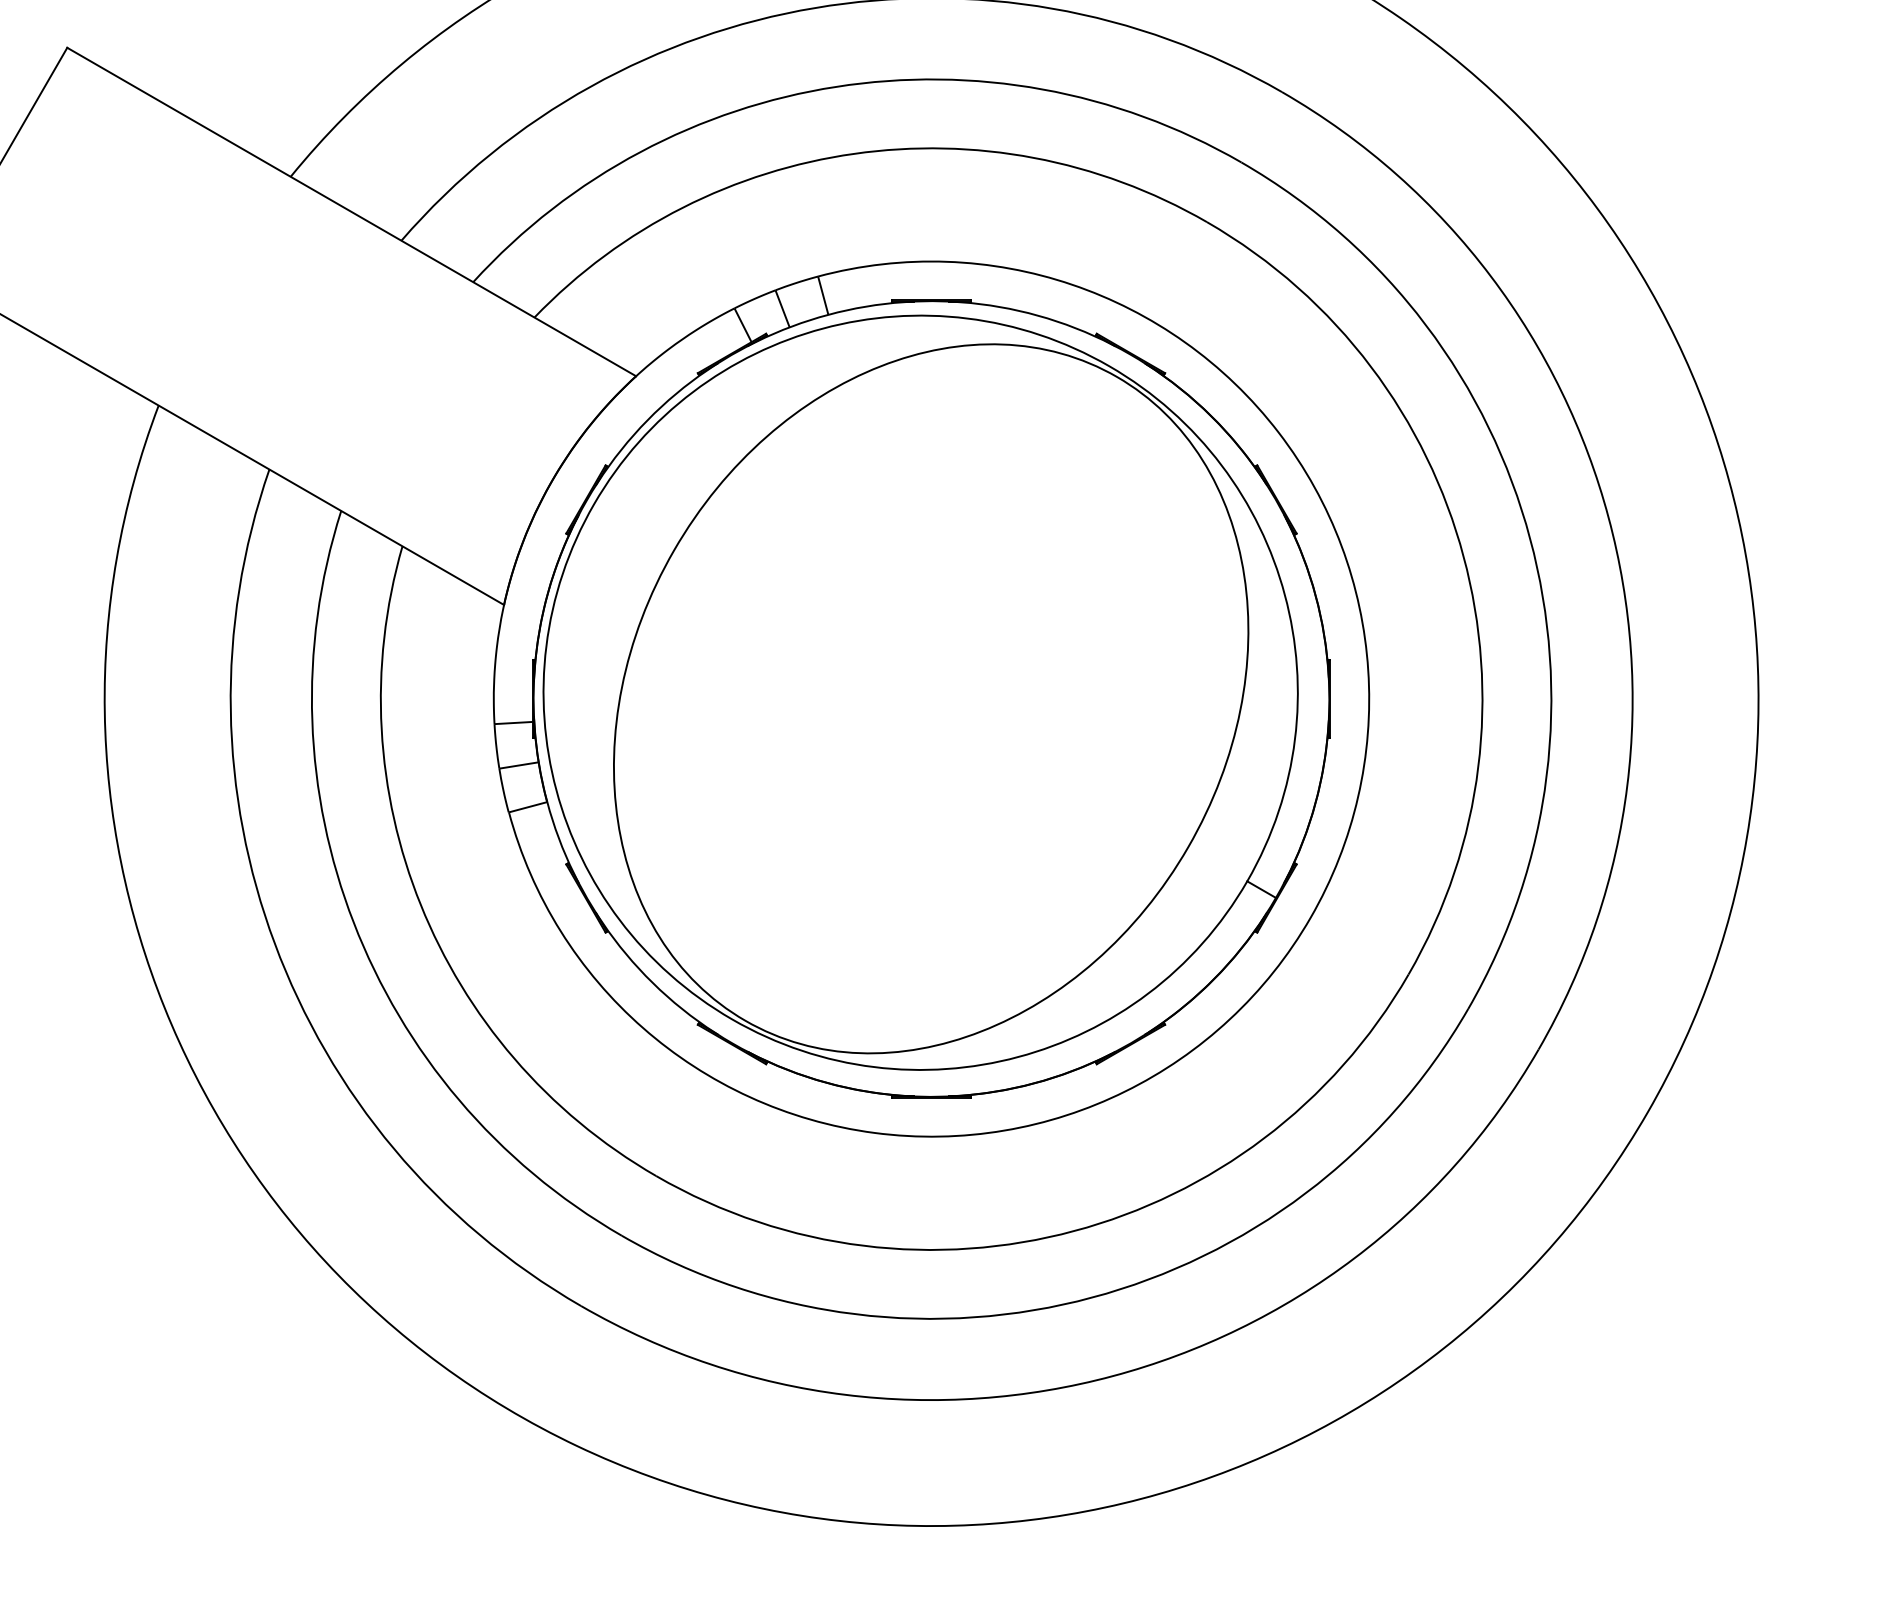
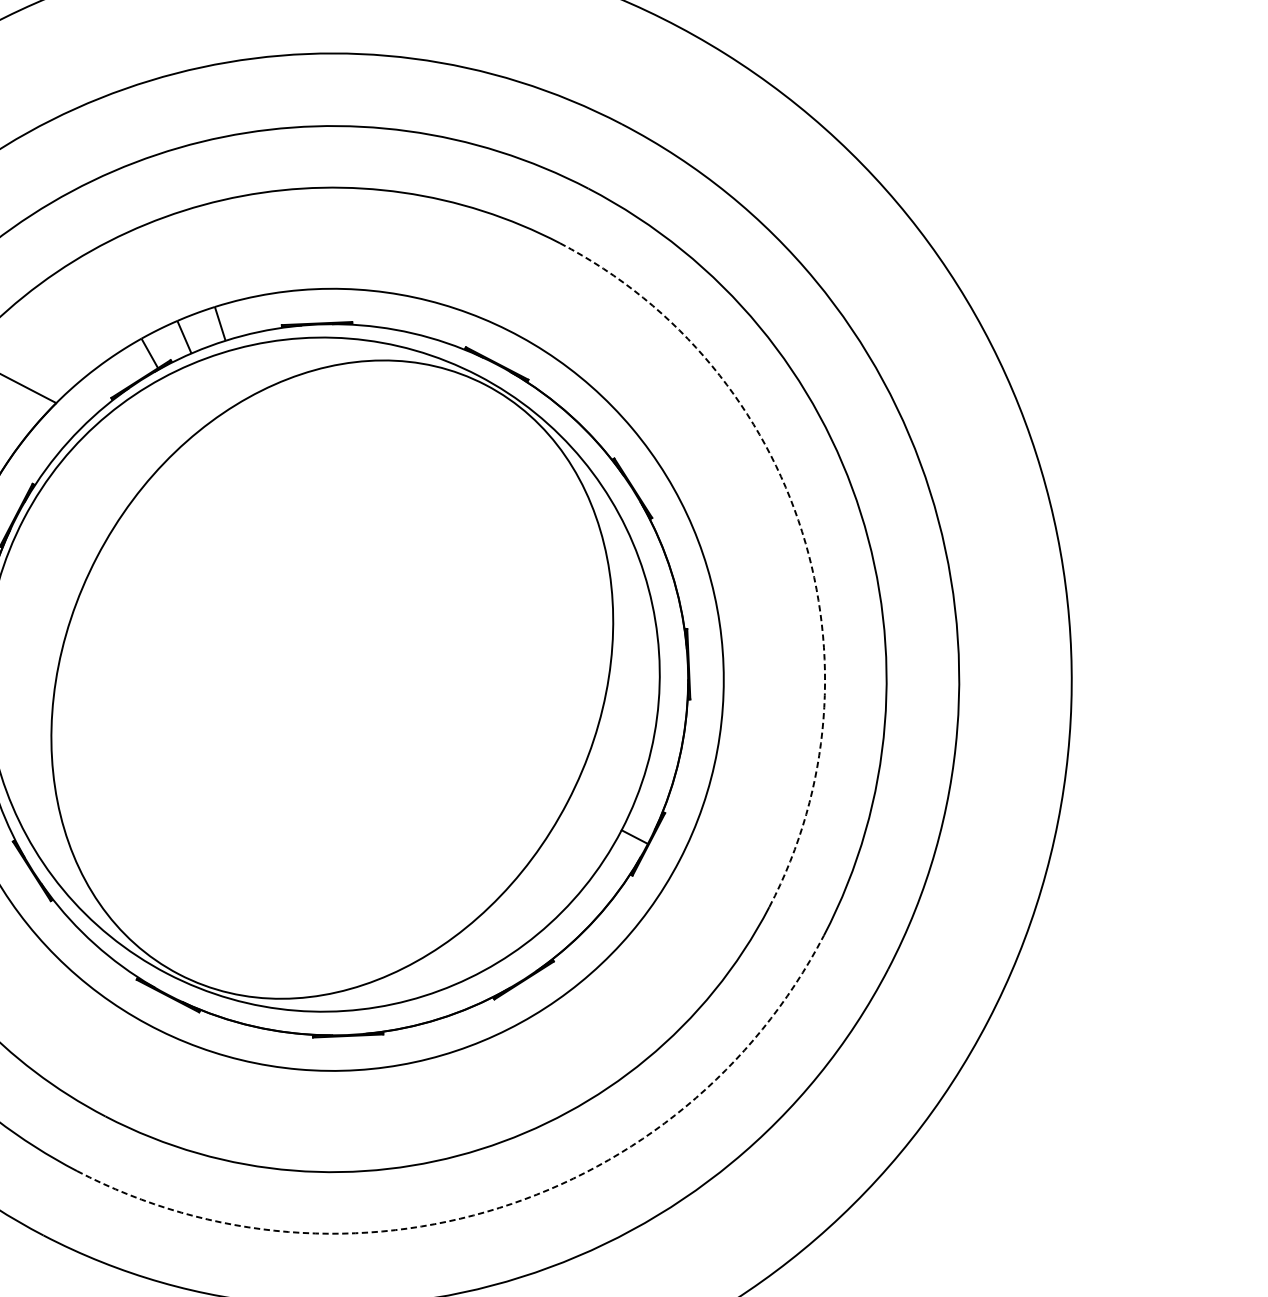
arc: (1463, 556) -> (802, 531), solid -> dashed
arc: (1092, 1297) -> (499, 1207), solid -> dashed

